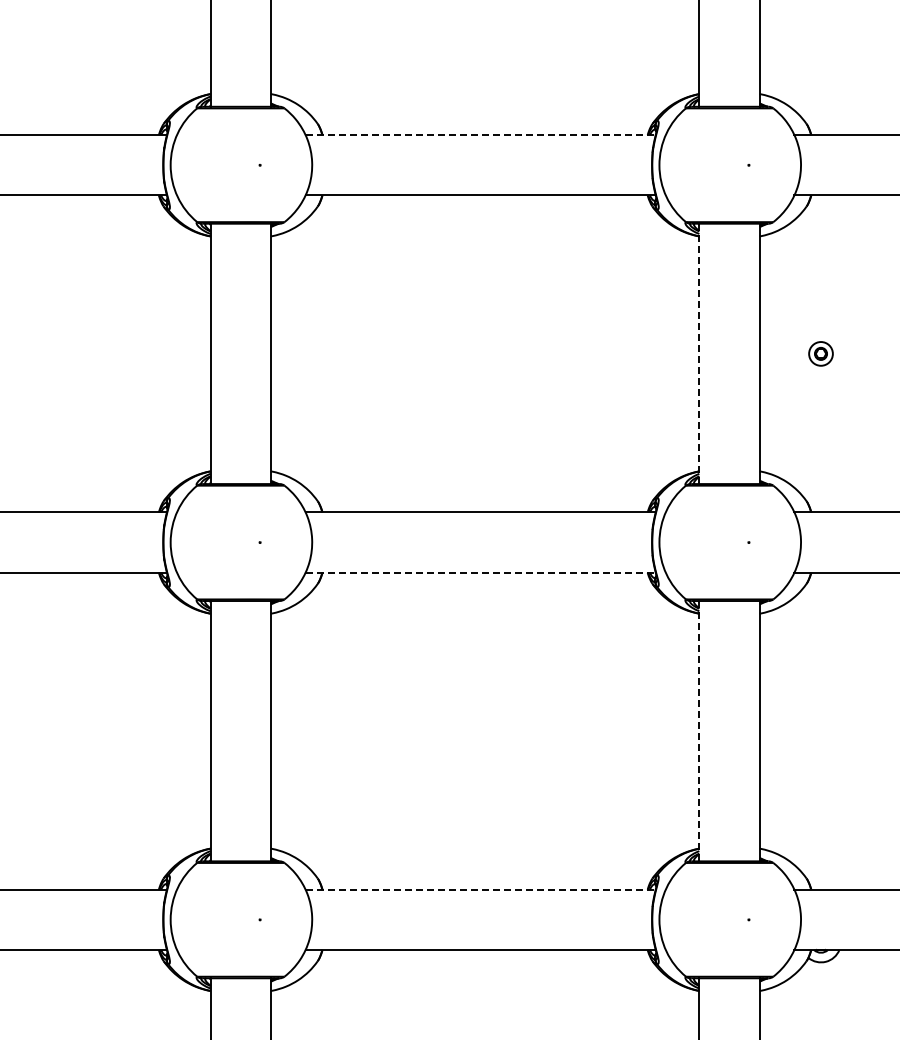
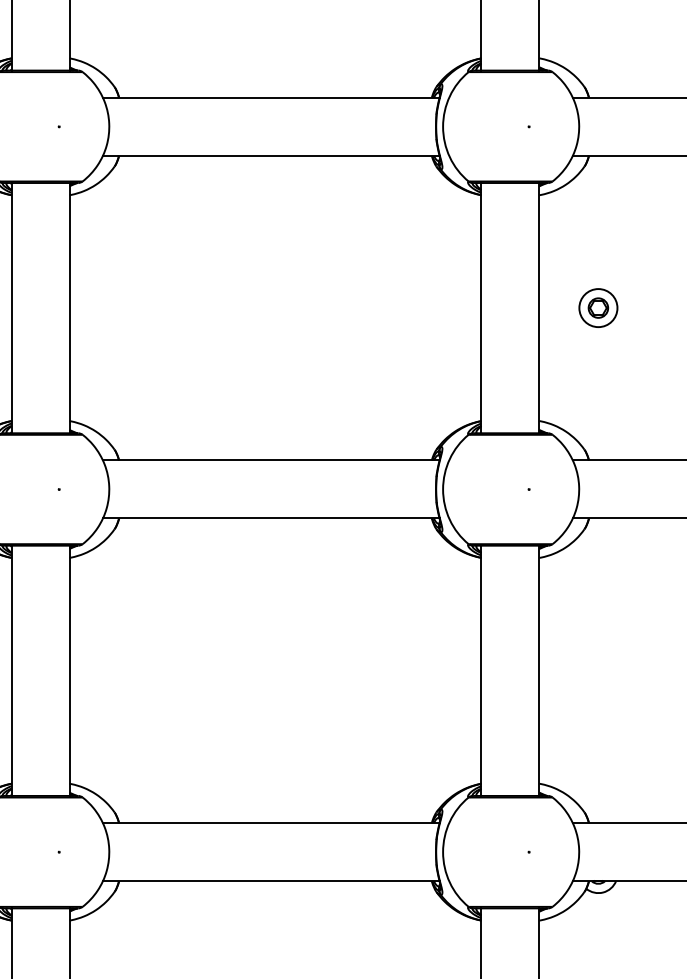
line: (481, 135) -> (272, 98), dashed -> solid
line: (699, 353) -> (481, 307), dashed -> solid
part: (820, 353) -> (597, 307), size x1.67
line: (481, 572) -> (272, 518), dashed -> solid
line: (699, 730) -> (481, 670), dashed -> solid
line: (481, 889) -> (272, 823), dashed -> solid

